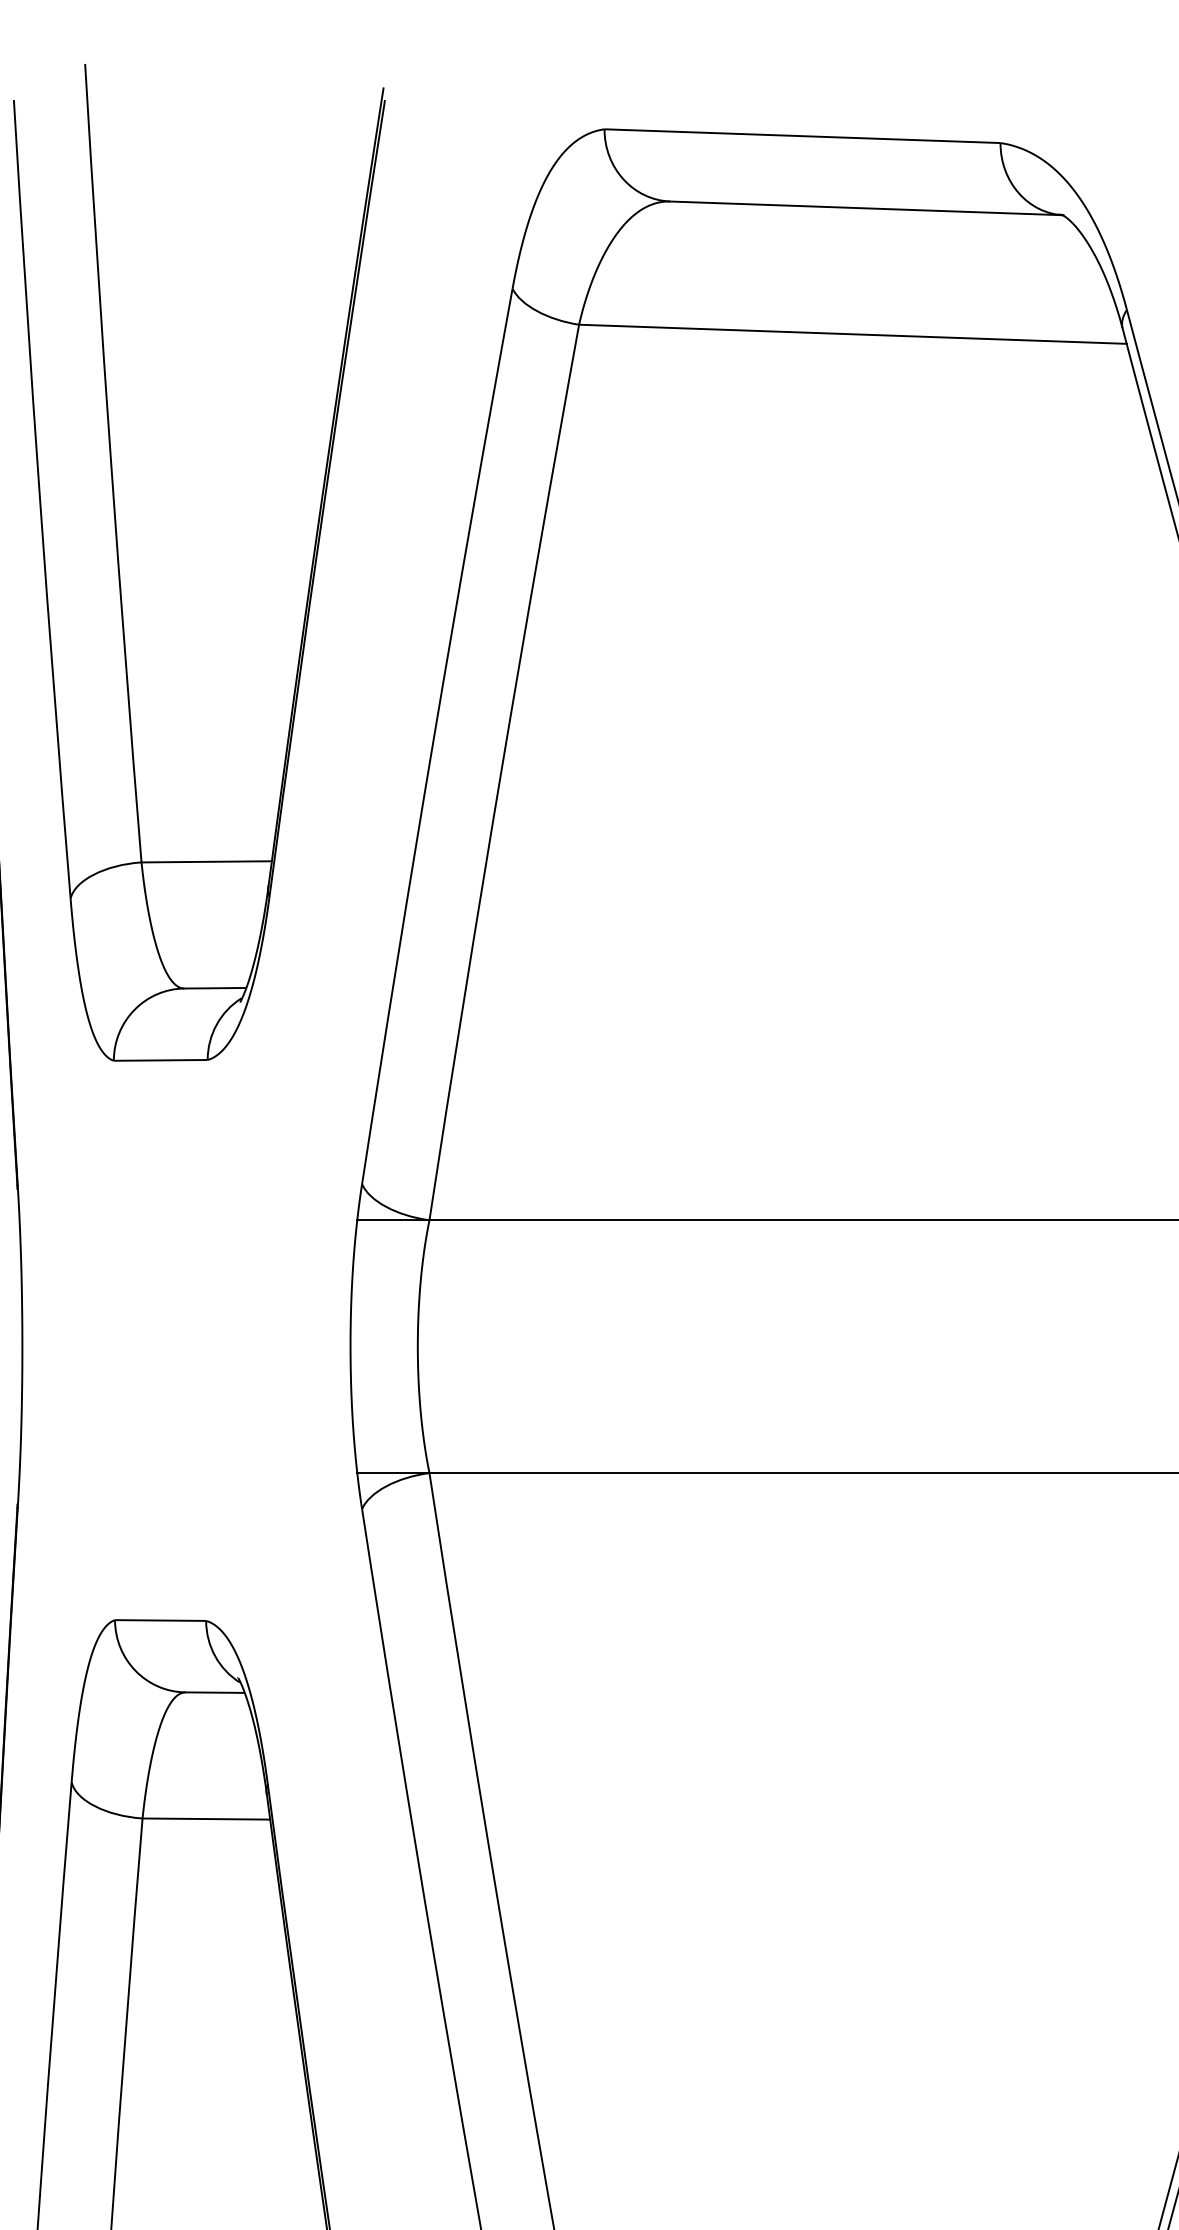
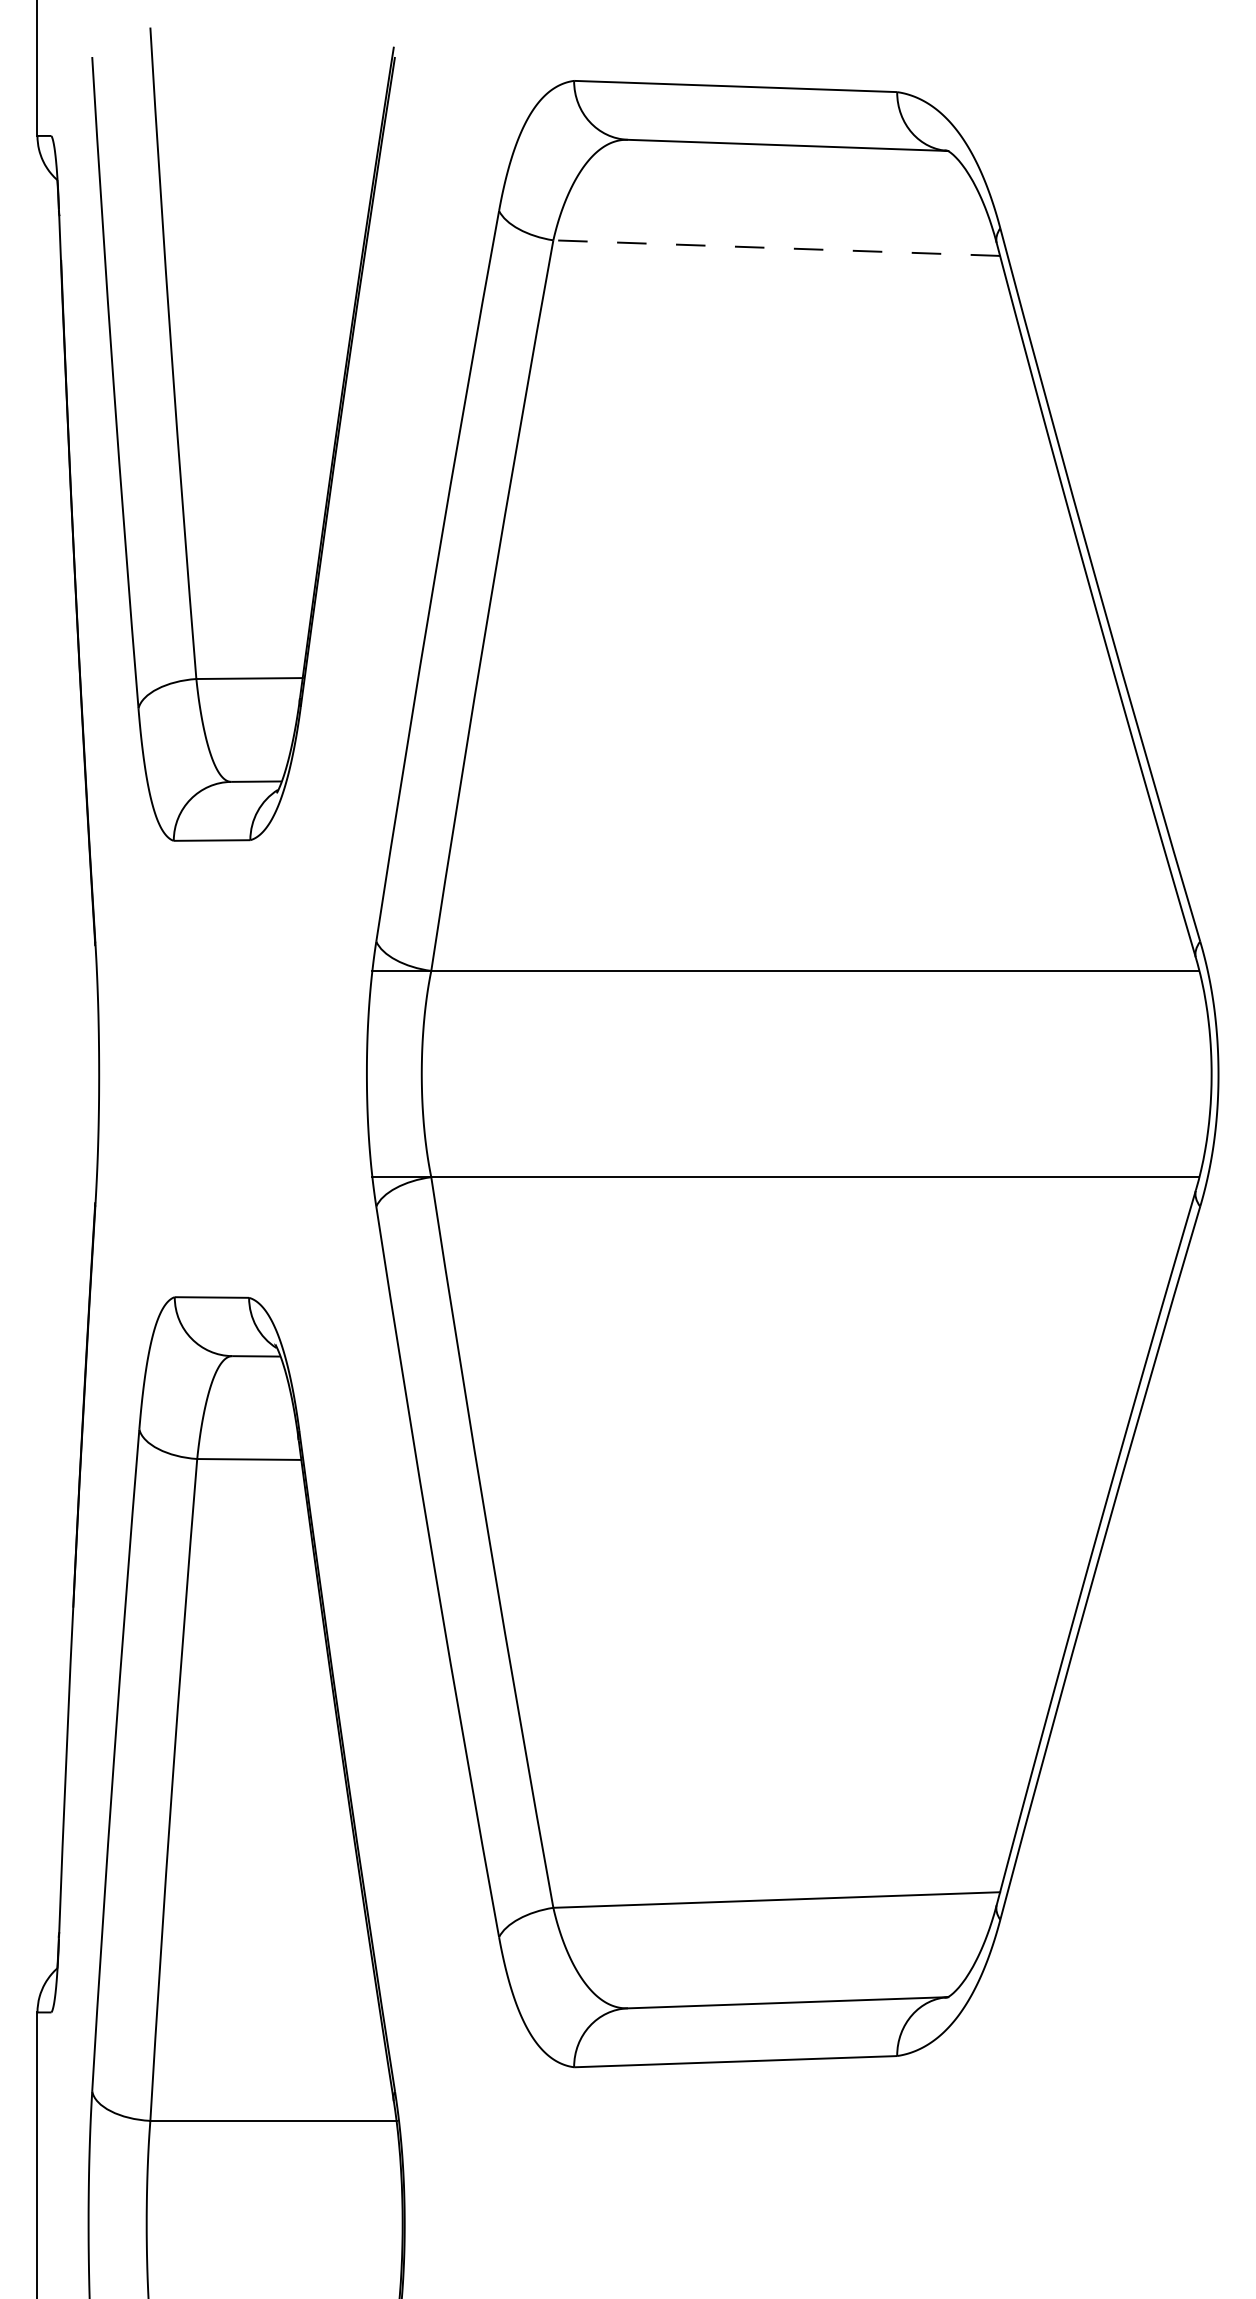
line: (852, 334) -> (776, 248), solid -> dashed

